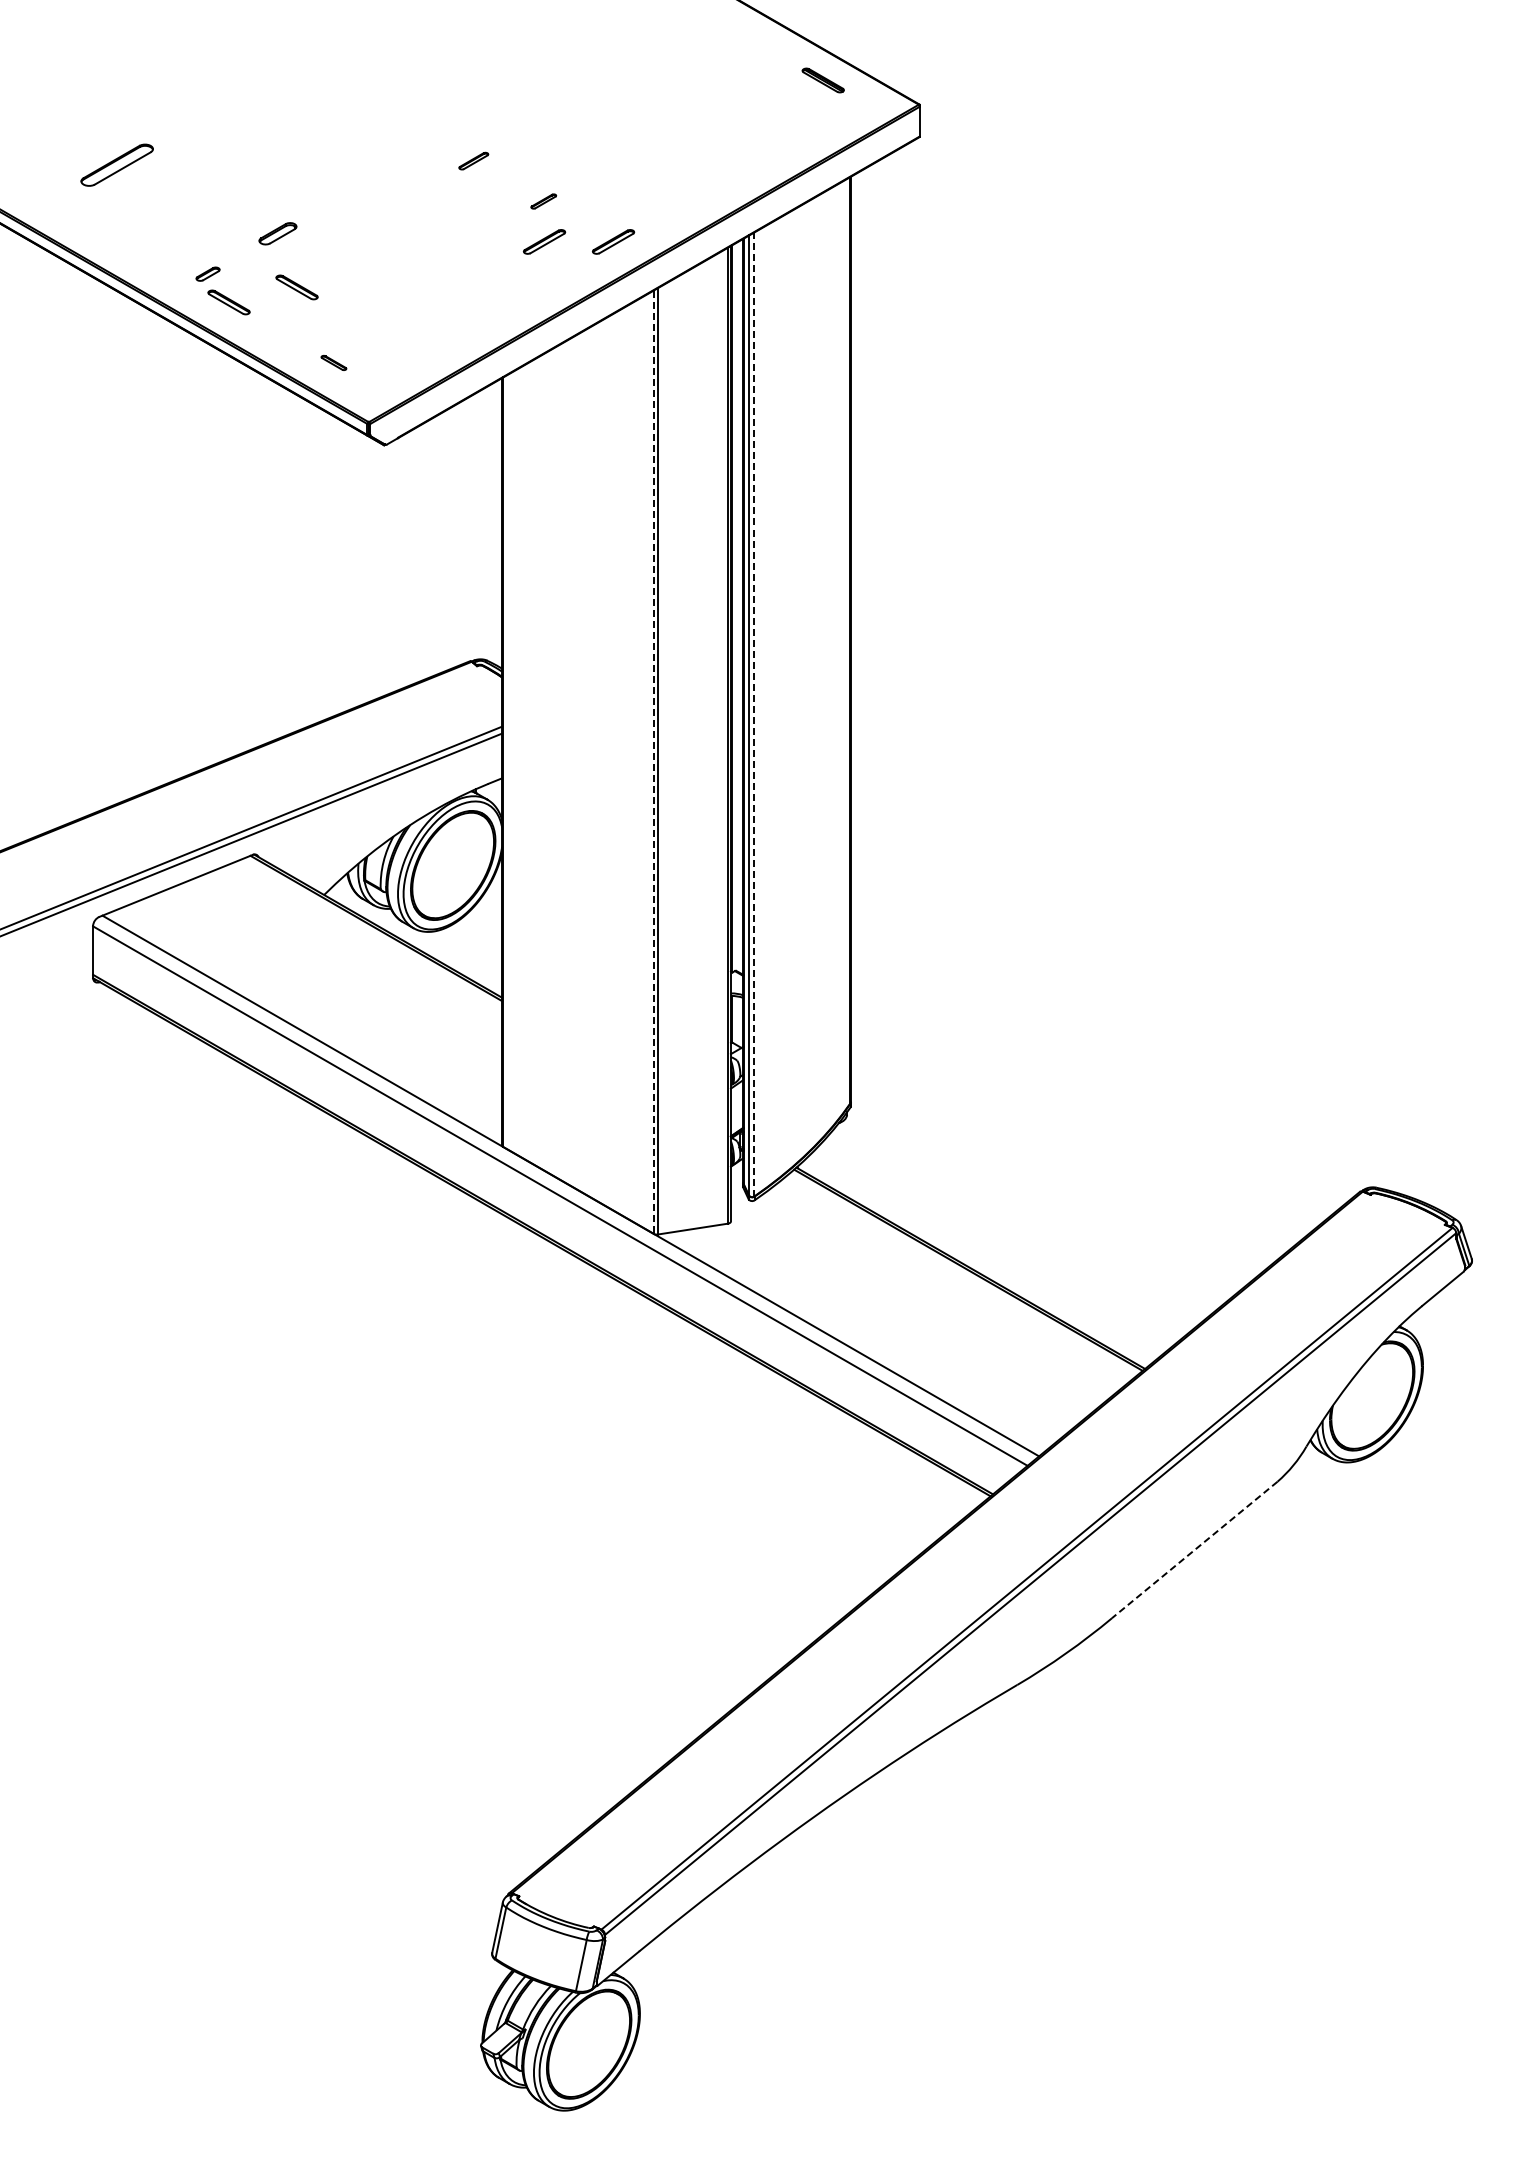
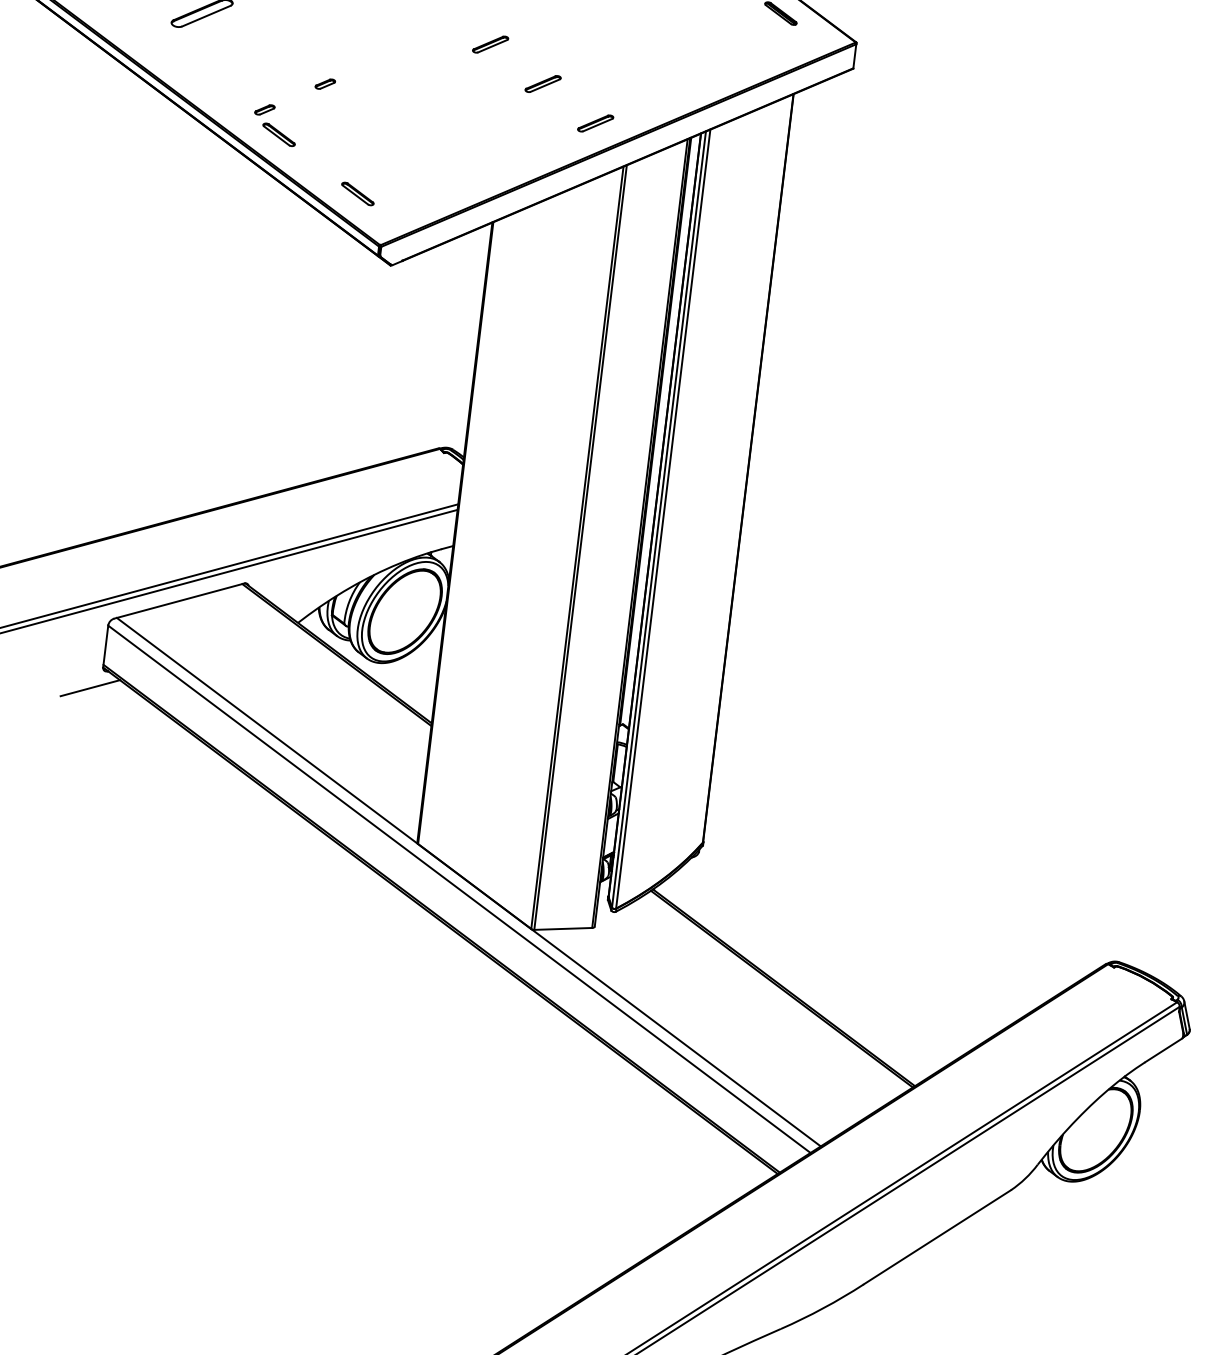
part: (473, 160) -> (490, 44), size x1.43
part: (543, 201) -> (543, 84), size x1.67
part: (277, 233) -> (324, 83), size x0.62
part: (544, 241) -> (539, 116), removed
part: (296, 287) -> (335, 129), removed
part: (333, 362) -> (357, 193), size x1.67
line: (754, 714) -> (663, 519), dashed -> solid
line: (653, 762) -> (577, 548), dashed -> solid
line: (80, 1005) -> (90, 688), added
line: (1194, 1550) -> (937, 1237), dashed -> solid

